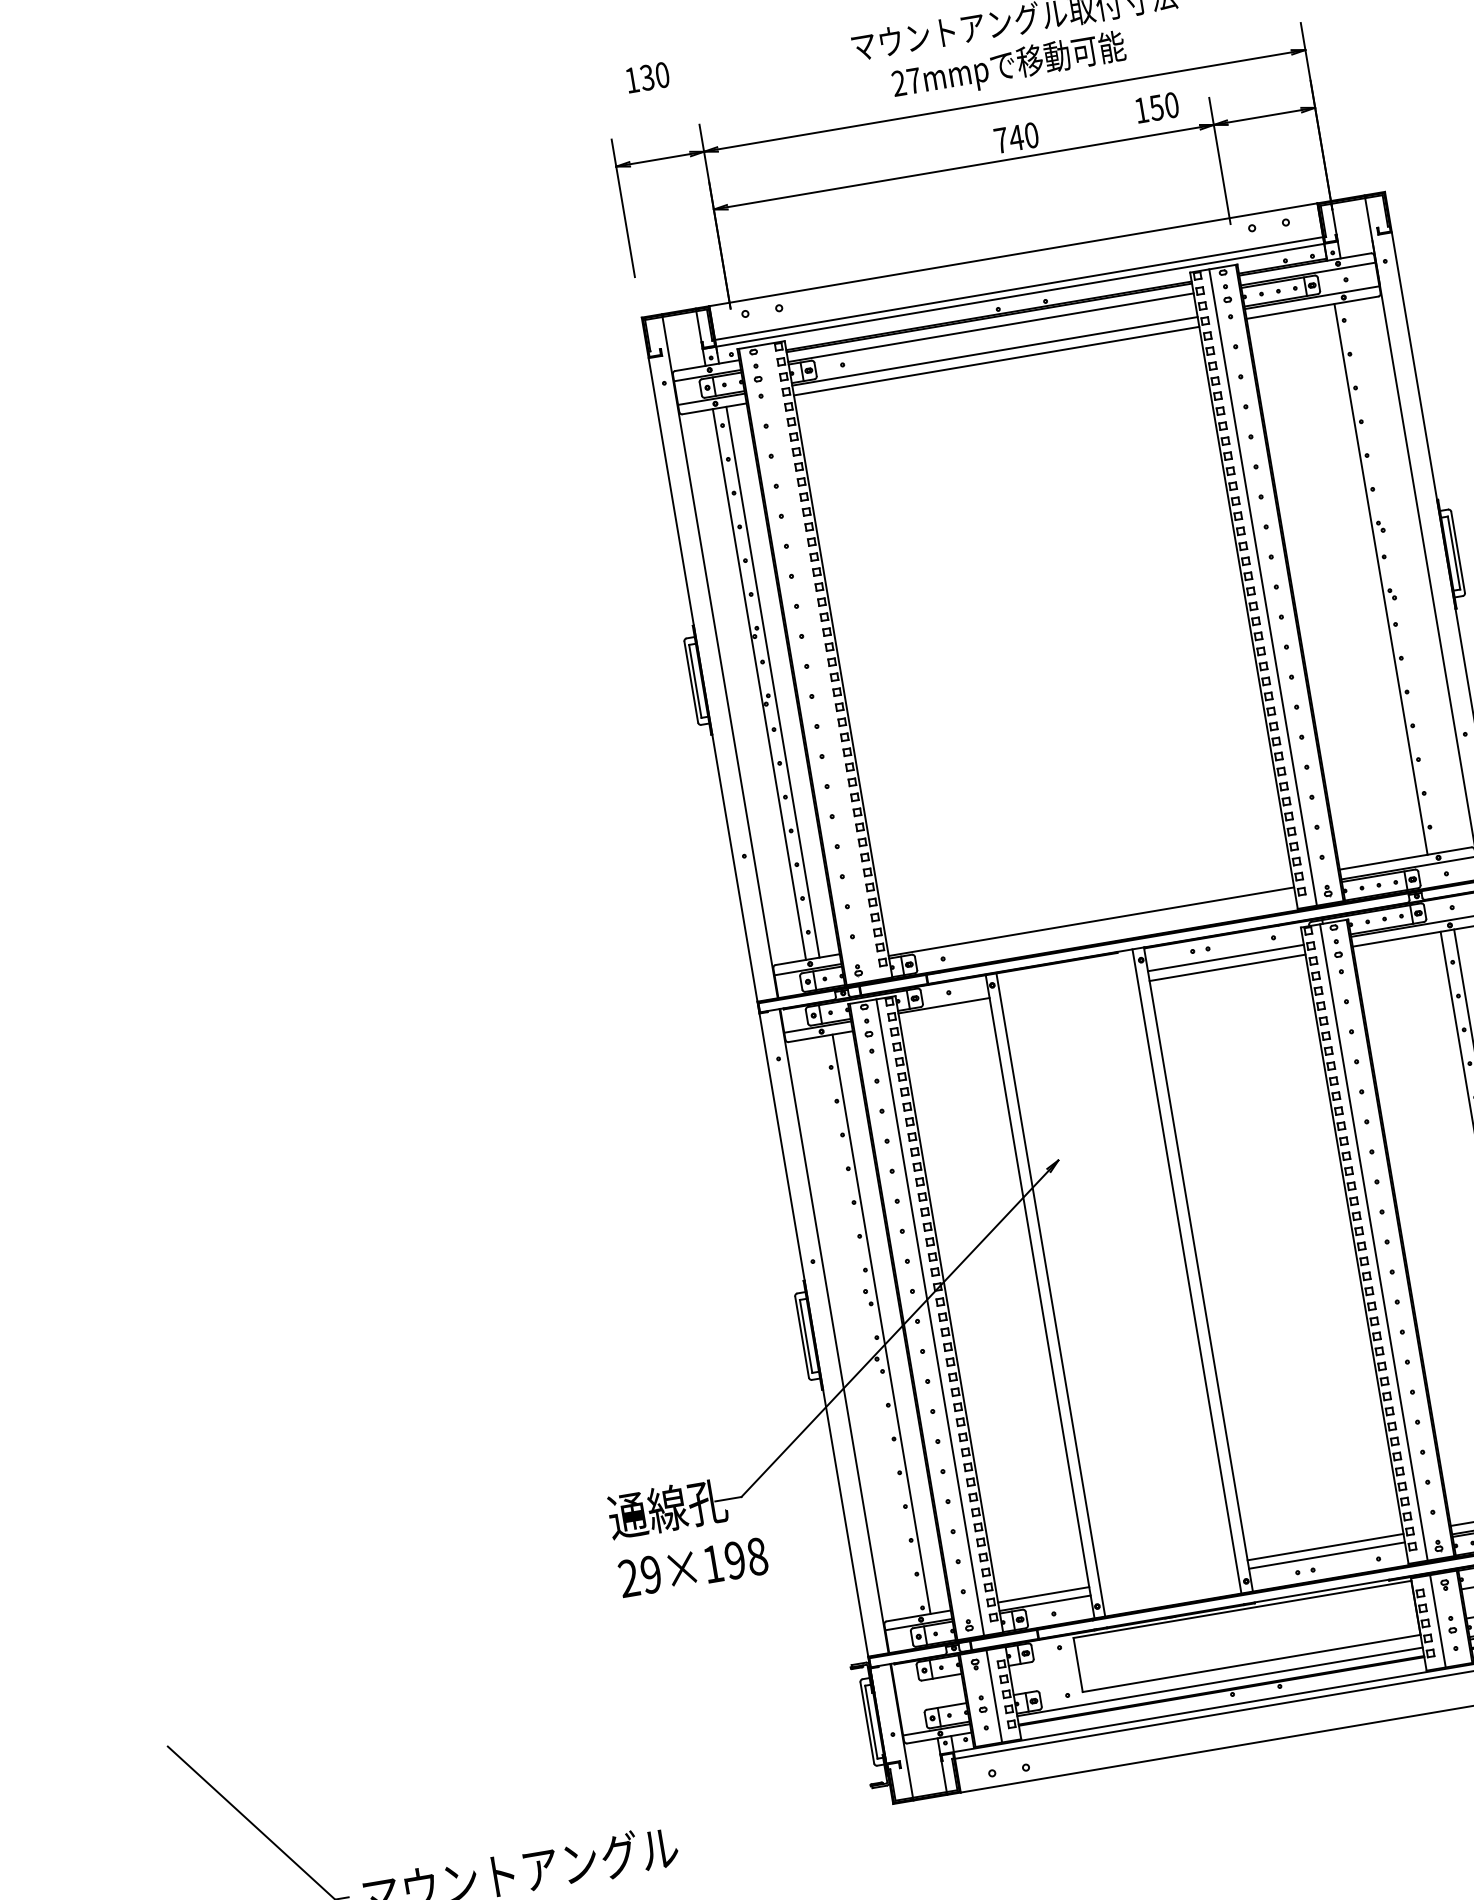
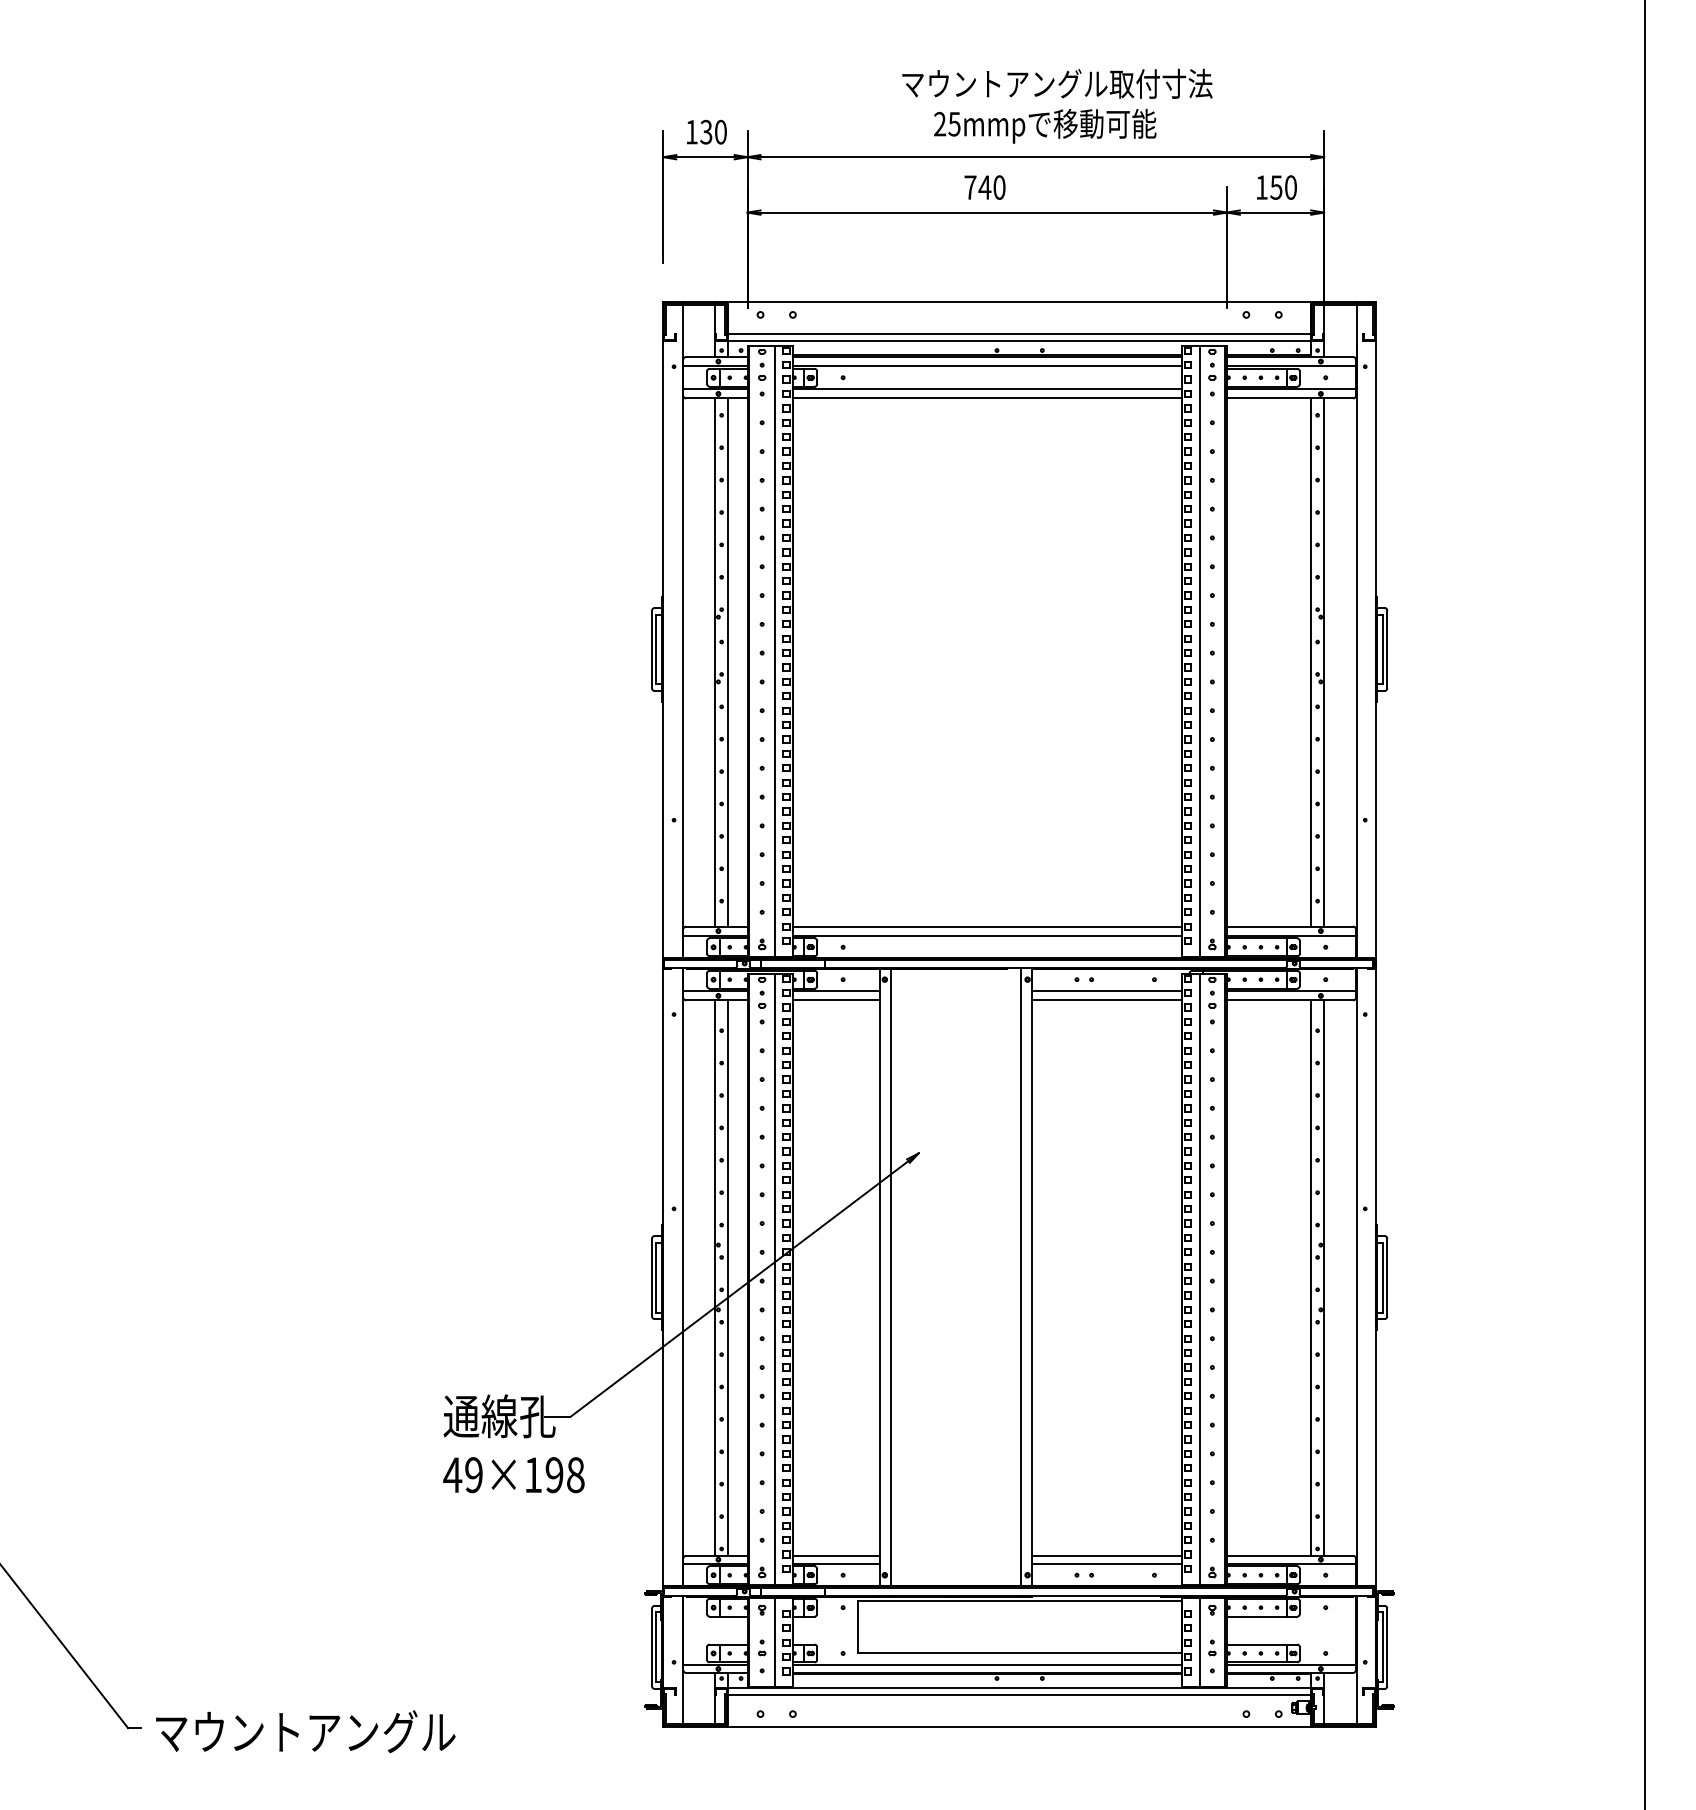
text: (647, 76) -> (706, 131), moved
text: (914, 81) -> (954, 124), 27mmp -> 25mmp
text: (1156, 107) -> (1276, 187), moved
text: (1015, 137) -> (984, 187), moved
line: (1394, 577) -> (1324, 662), added
line: (819, 662) -> (774, 651), added
line: (1088, 911) -> (986, 926), added
line: (945, 1015) -> (836, 1000), added
line: (868, 1325) -> (715, 1277), added
text: (628, 1577) -> (452, 1474), 29×198 -> 49×198

